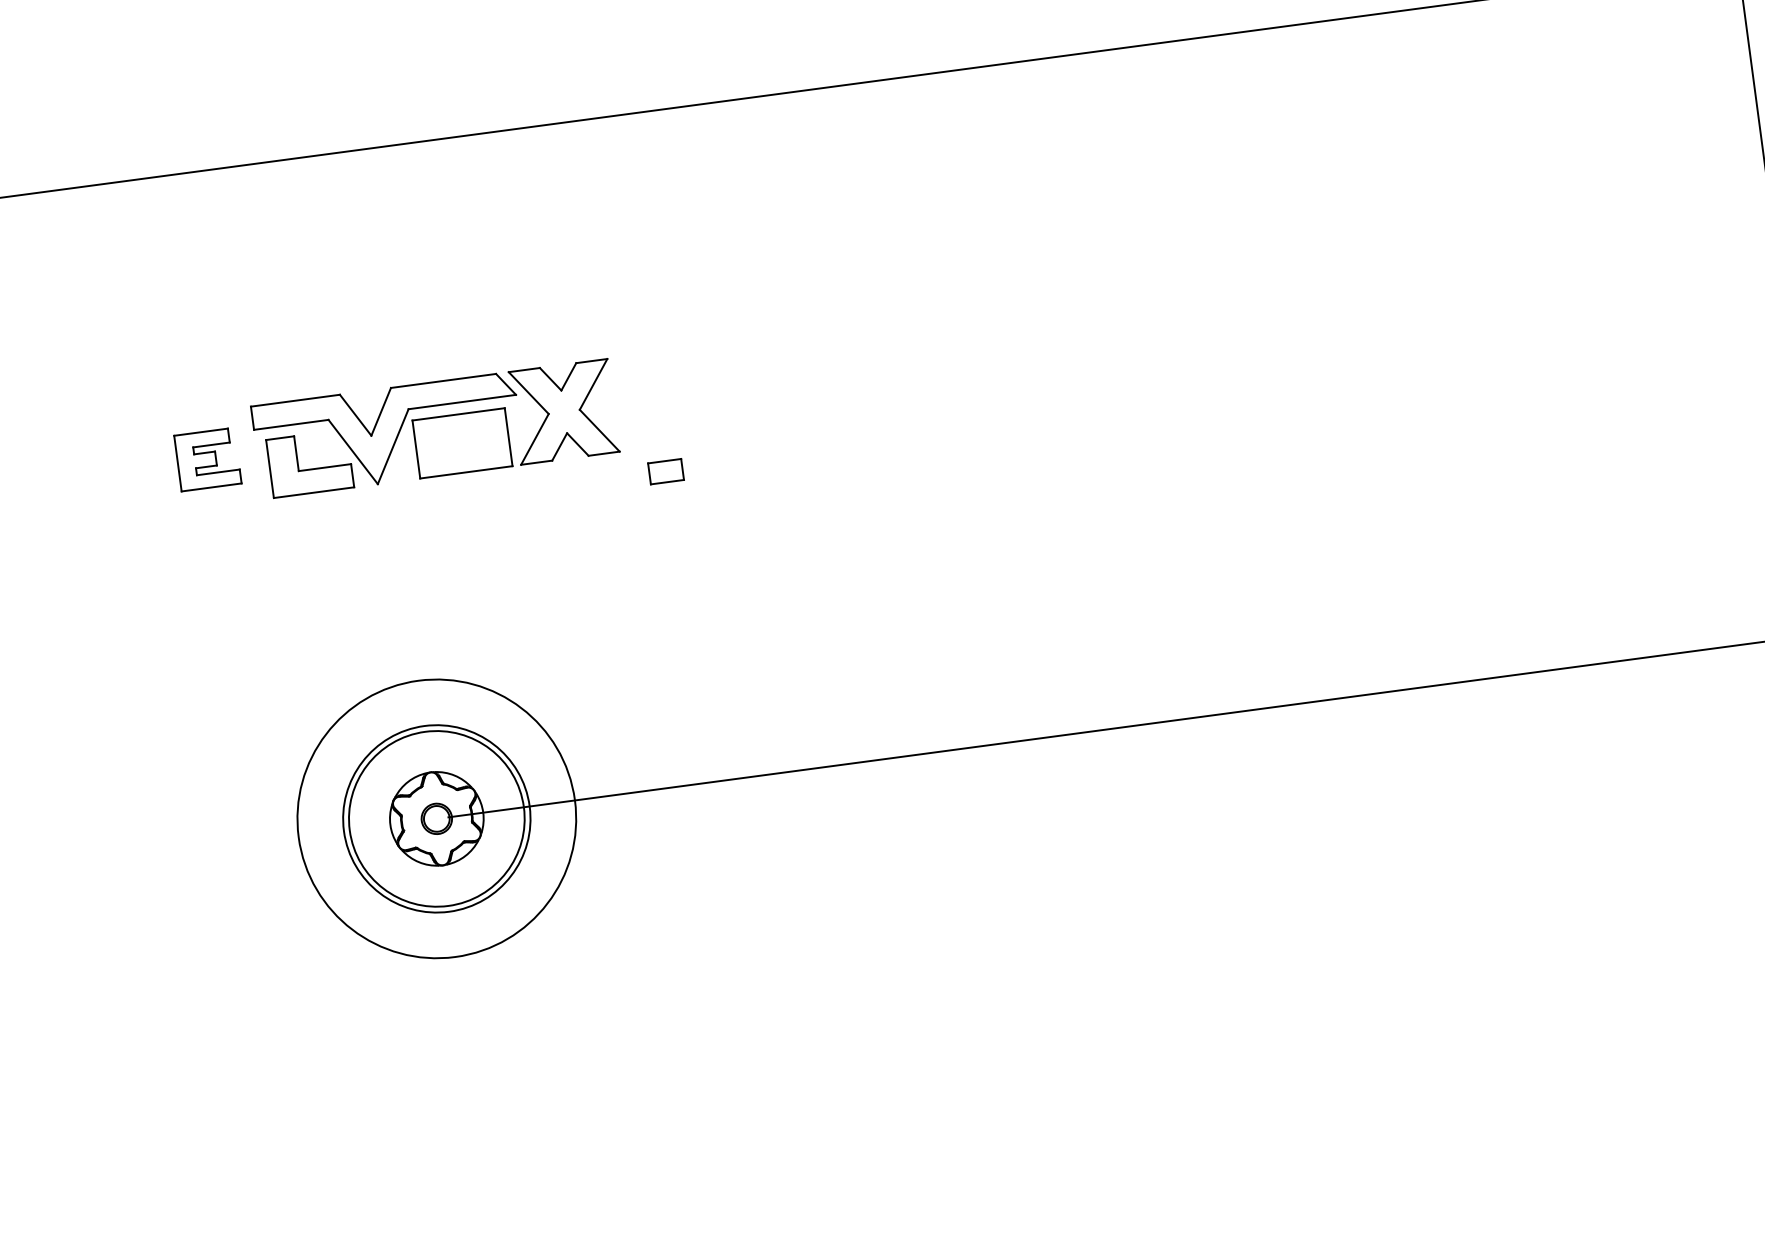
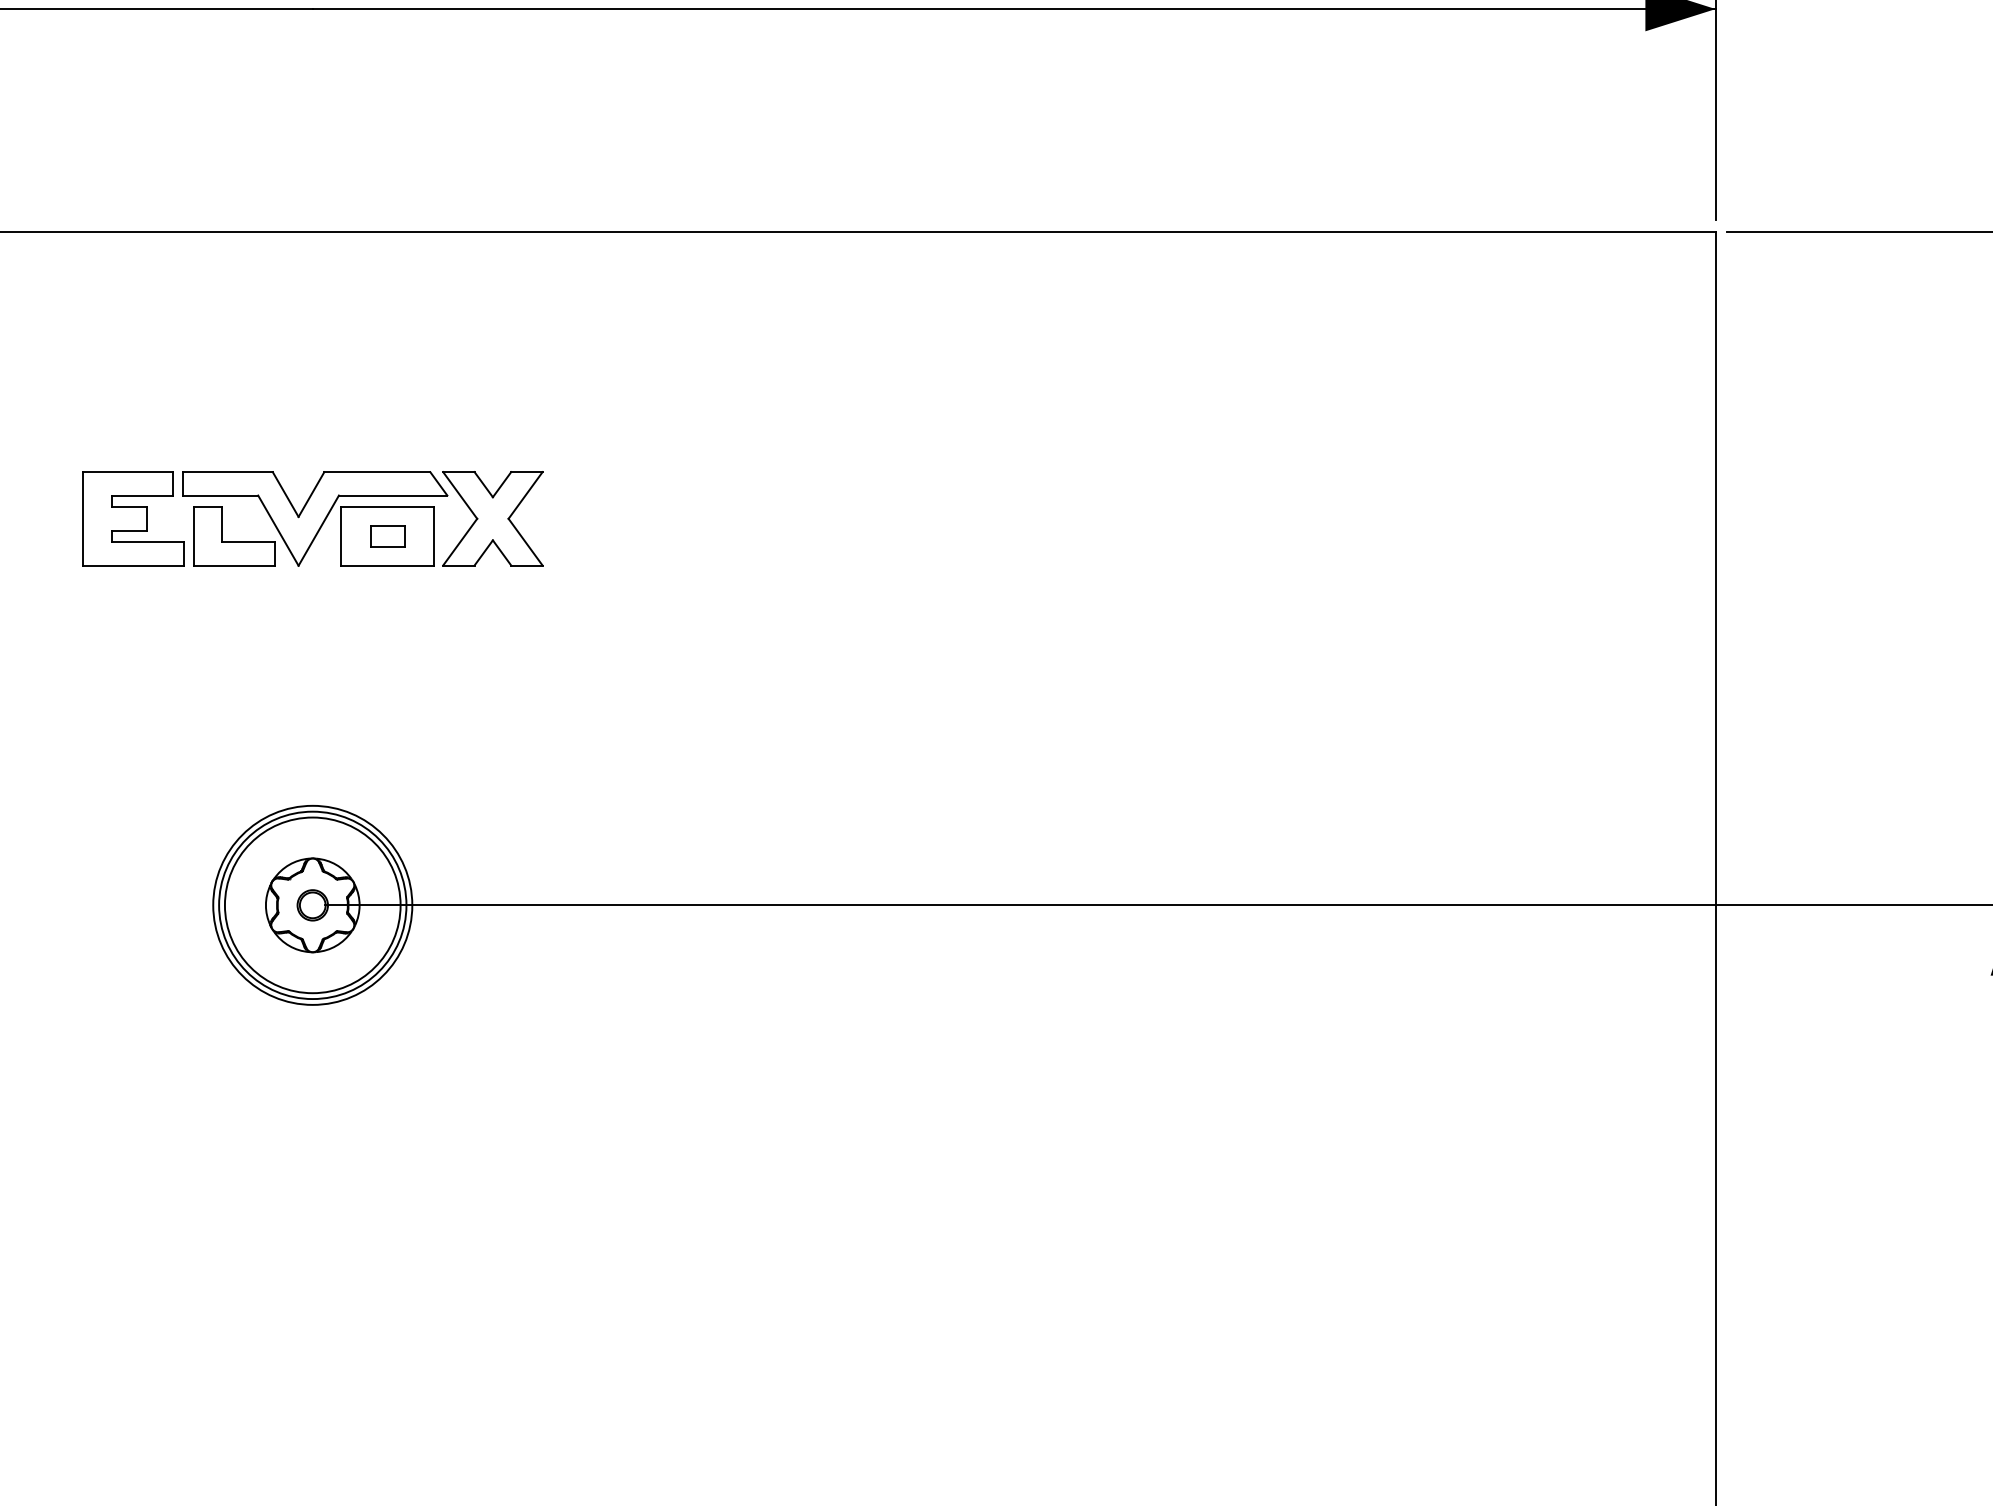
part: (207, 459) -> (133, 518), size x1.67
part: (665, 471) -> (387, 536), moved
circle: (436, 818) -> (312, 904), size x0.71

